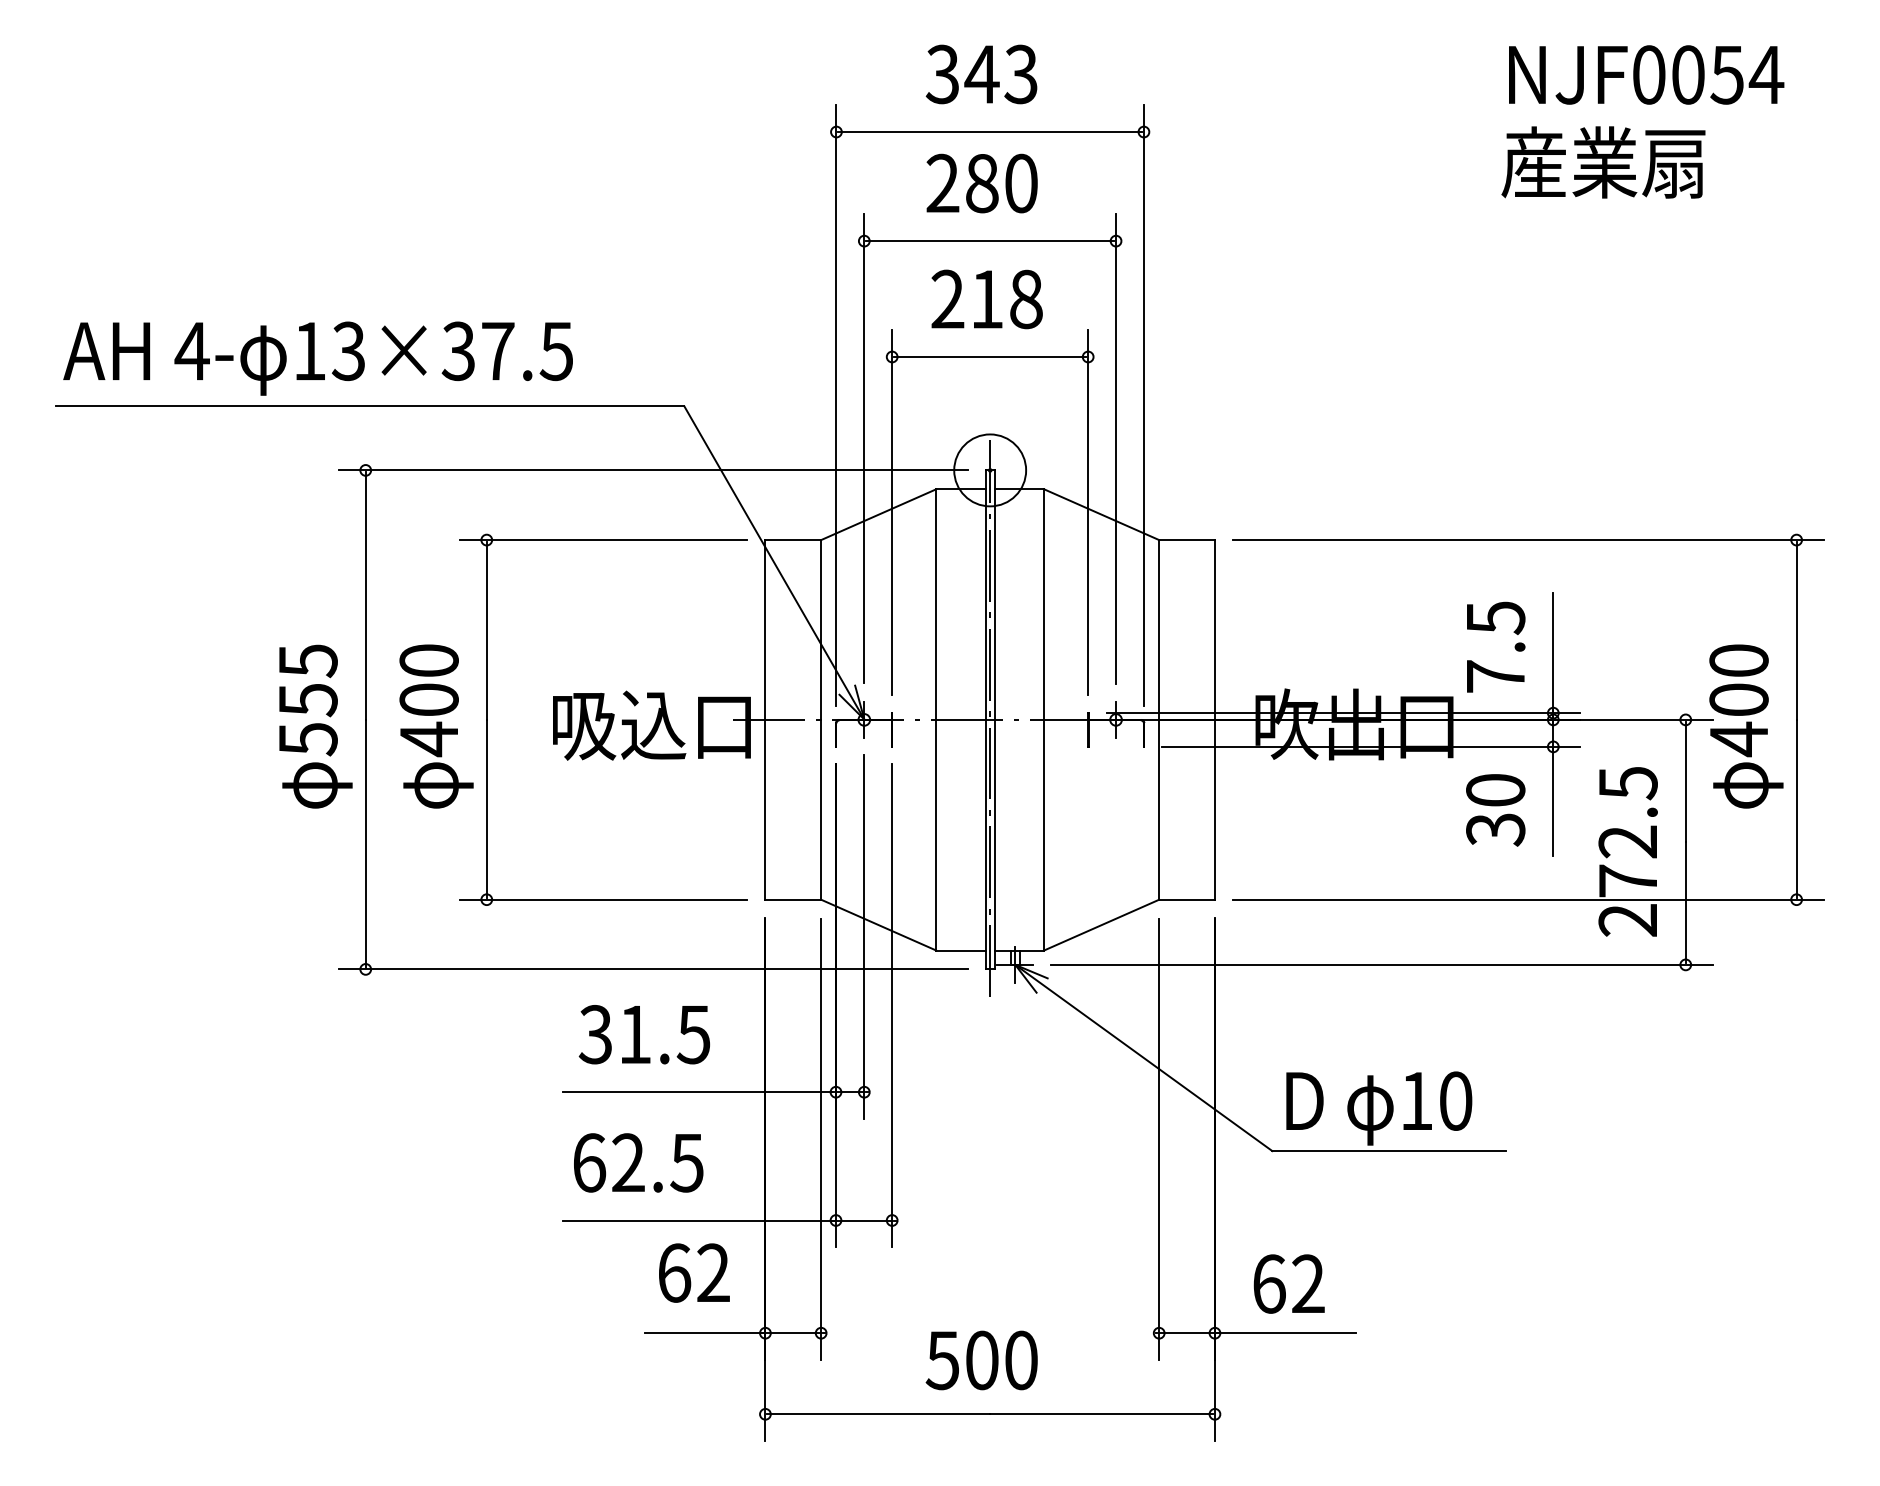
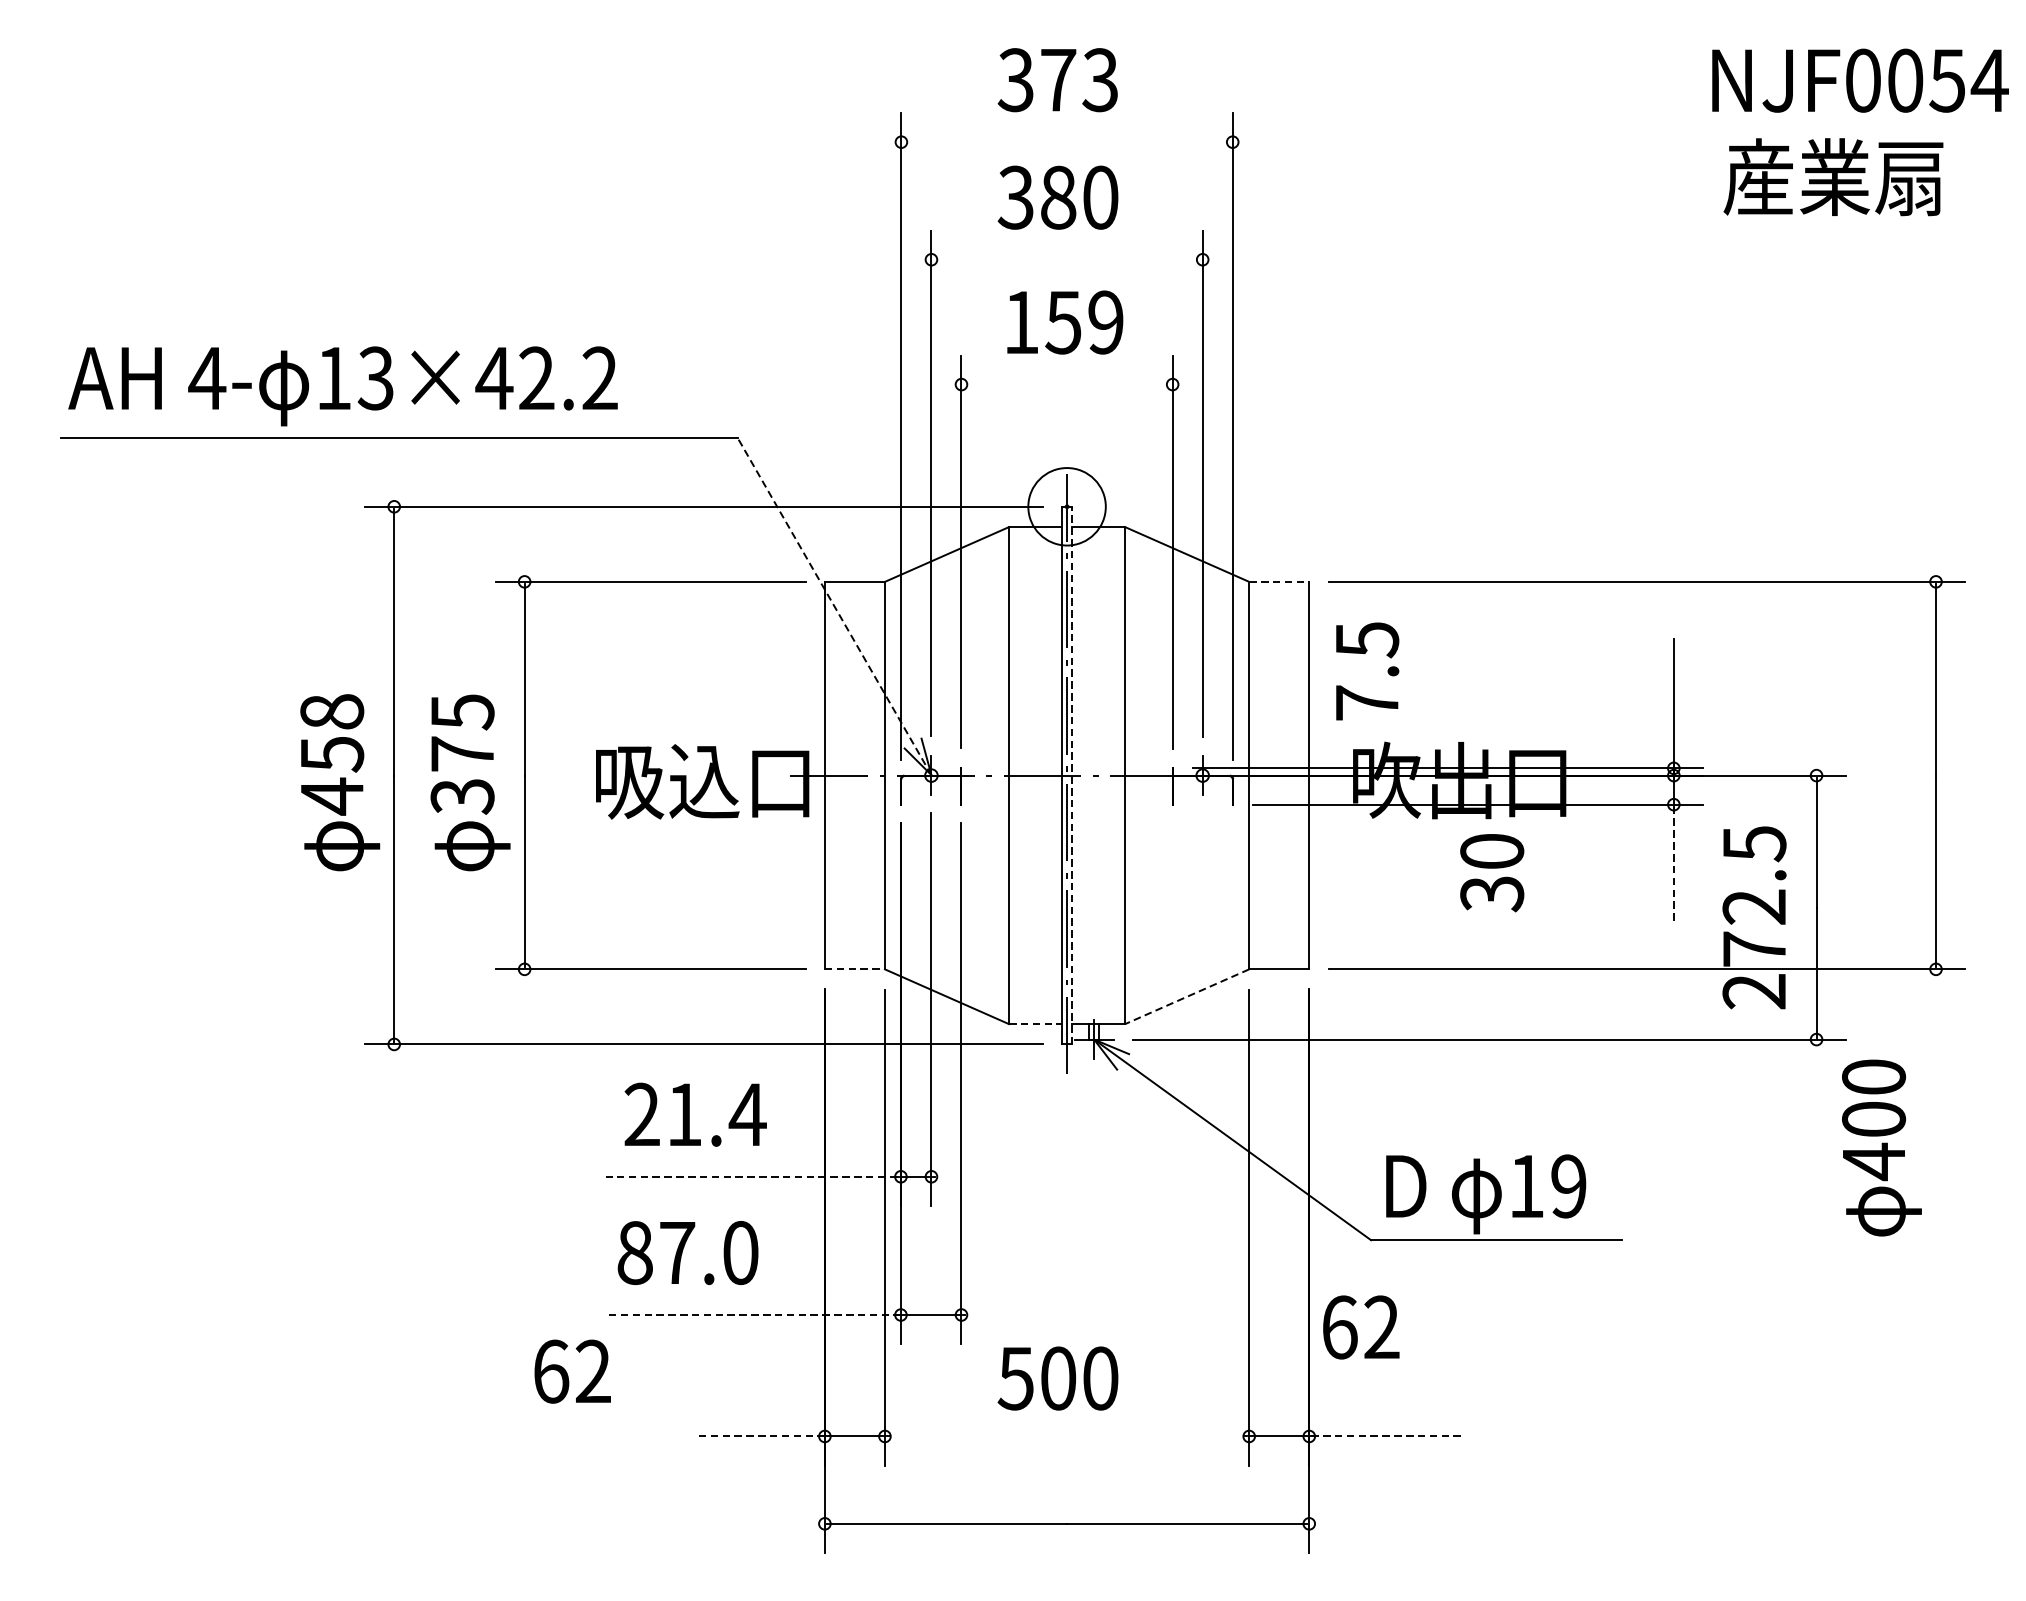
text: (981, 74) -> (1057, 80), 343 -> 373
text: (1646, 74) -> (1860, 80), moved
line: (990, 132) -> (1067, 142), removed
text: (1603, 162) -> (1833, 177), moved
text: (942, 183) -> (1015, 197), 280 -> 380
line: (990, 241) -> (1067, 260), removed
text: (986, 299) -> (1063, 322), 218 -> 159
text: (507, 351) -> (546, 378), 13×37.5 -> 13×42.2
line: (989, 357) -> (1066, 385), removed
line: (1187, 540) -> (1279, 582), solid -> dashed
line: (774, 562) -> (834, 606), solid -> dashed
text: (1496, 646) -> (1368, 670), moved
text: (307, 700) -> (331, 754), 555 -> 458
text: (428, 700) -> (461, 754), 400 -> 375
line: (994, 719) -> (1071, 775), solid -> dashed
text: (1746, 726) -> (1882, 1147), moved
line: (1553, 802) -> (1674, 864), solid -> dashed
text: (1495, 810) -> (1491, 873), moved
line: (793, 899) -> (855, 969), solid -> dashed
line: (1101, 925) -> (1187, 997), solid -> dashed
line: (960, 950) -> (1035, 1024), solid -> dashed
text: (644, 1034) -> (694, 1114), 31.5 -> 21.4
line: (697, 1092) -> (751, 1177), solid -> dashed
text: (1455, 1100) -> (1568, 1185), 10 -> 19
text: (638, 1162) -> (688, 1252), 62.5 -> 87.0
line: (699, 1220) -> (753, 1315), solid -> dashed
text: (694, 1272) -> (572, 1371), moved
text: (1288, 1283) -> (1360, 1326), moved
line: (704, 1333) -> (759, 1436), solid -> dashed
line: (1286, 1333) -> (1386, 1436), solid -> dashed
text: (981, 1360) -> (1057, 1378), moved

